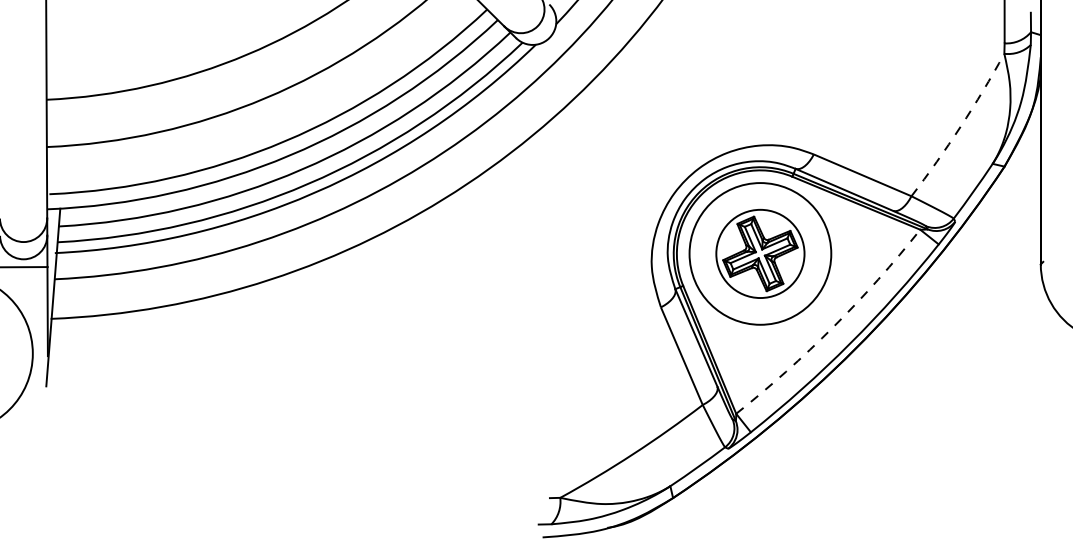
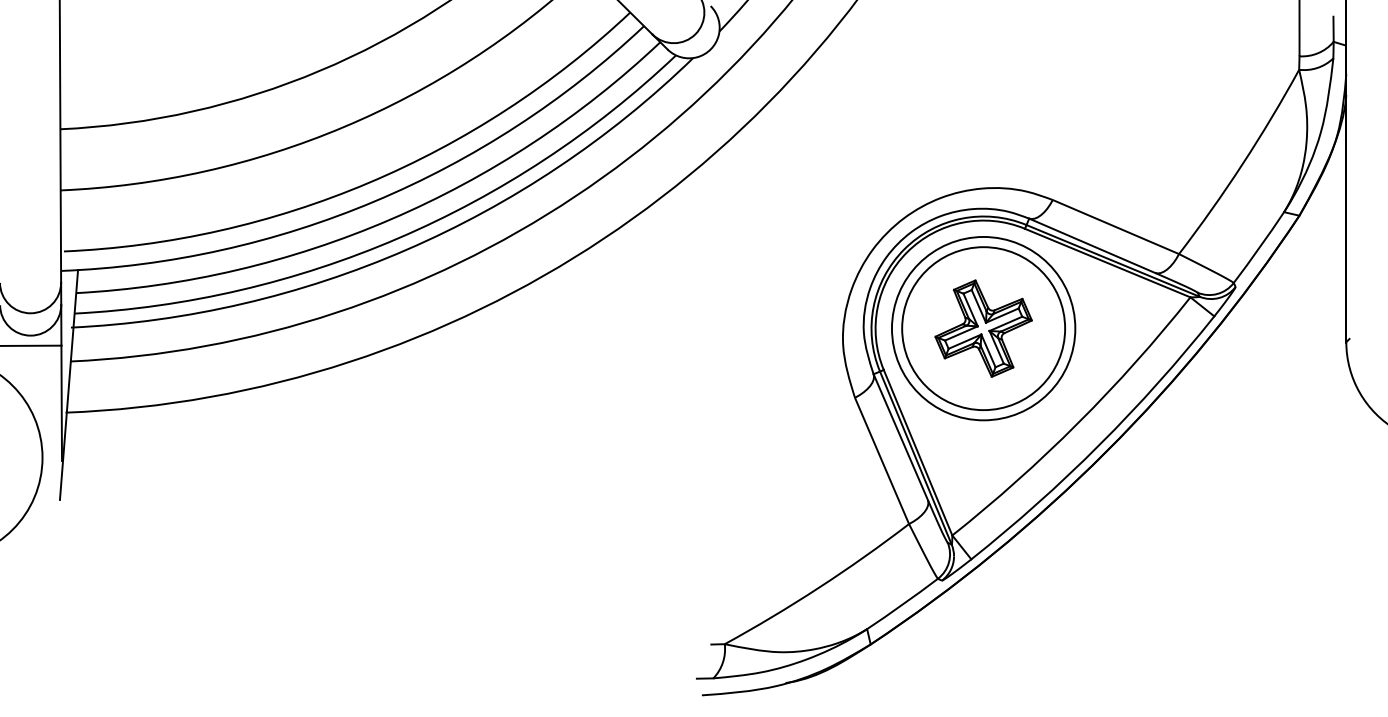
arc: (960, 126) -> (1242, 163), dashed -> solid
circle: (760, 253) -> (983, 328), size x1.43
arc: (833, 326) -> (1078, 422), dashed -> solid

